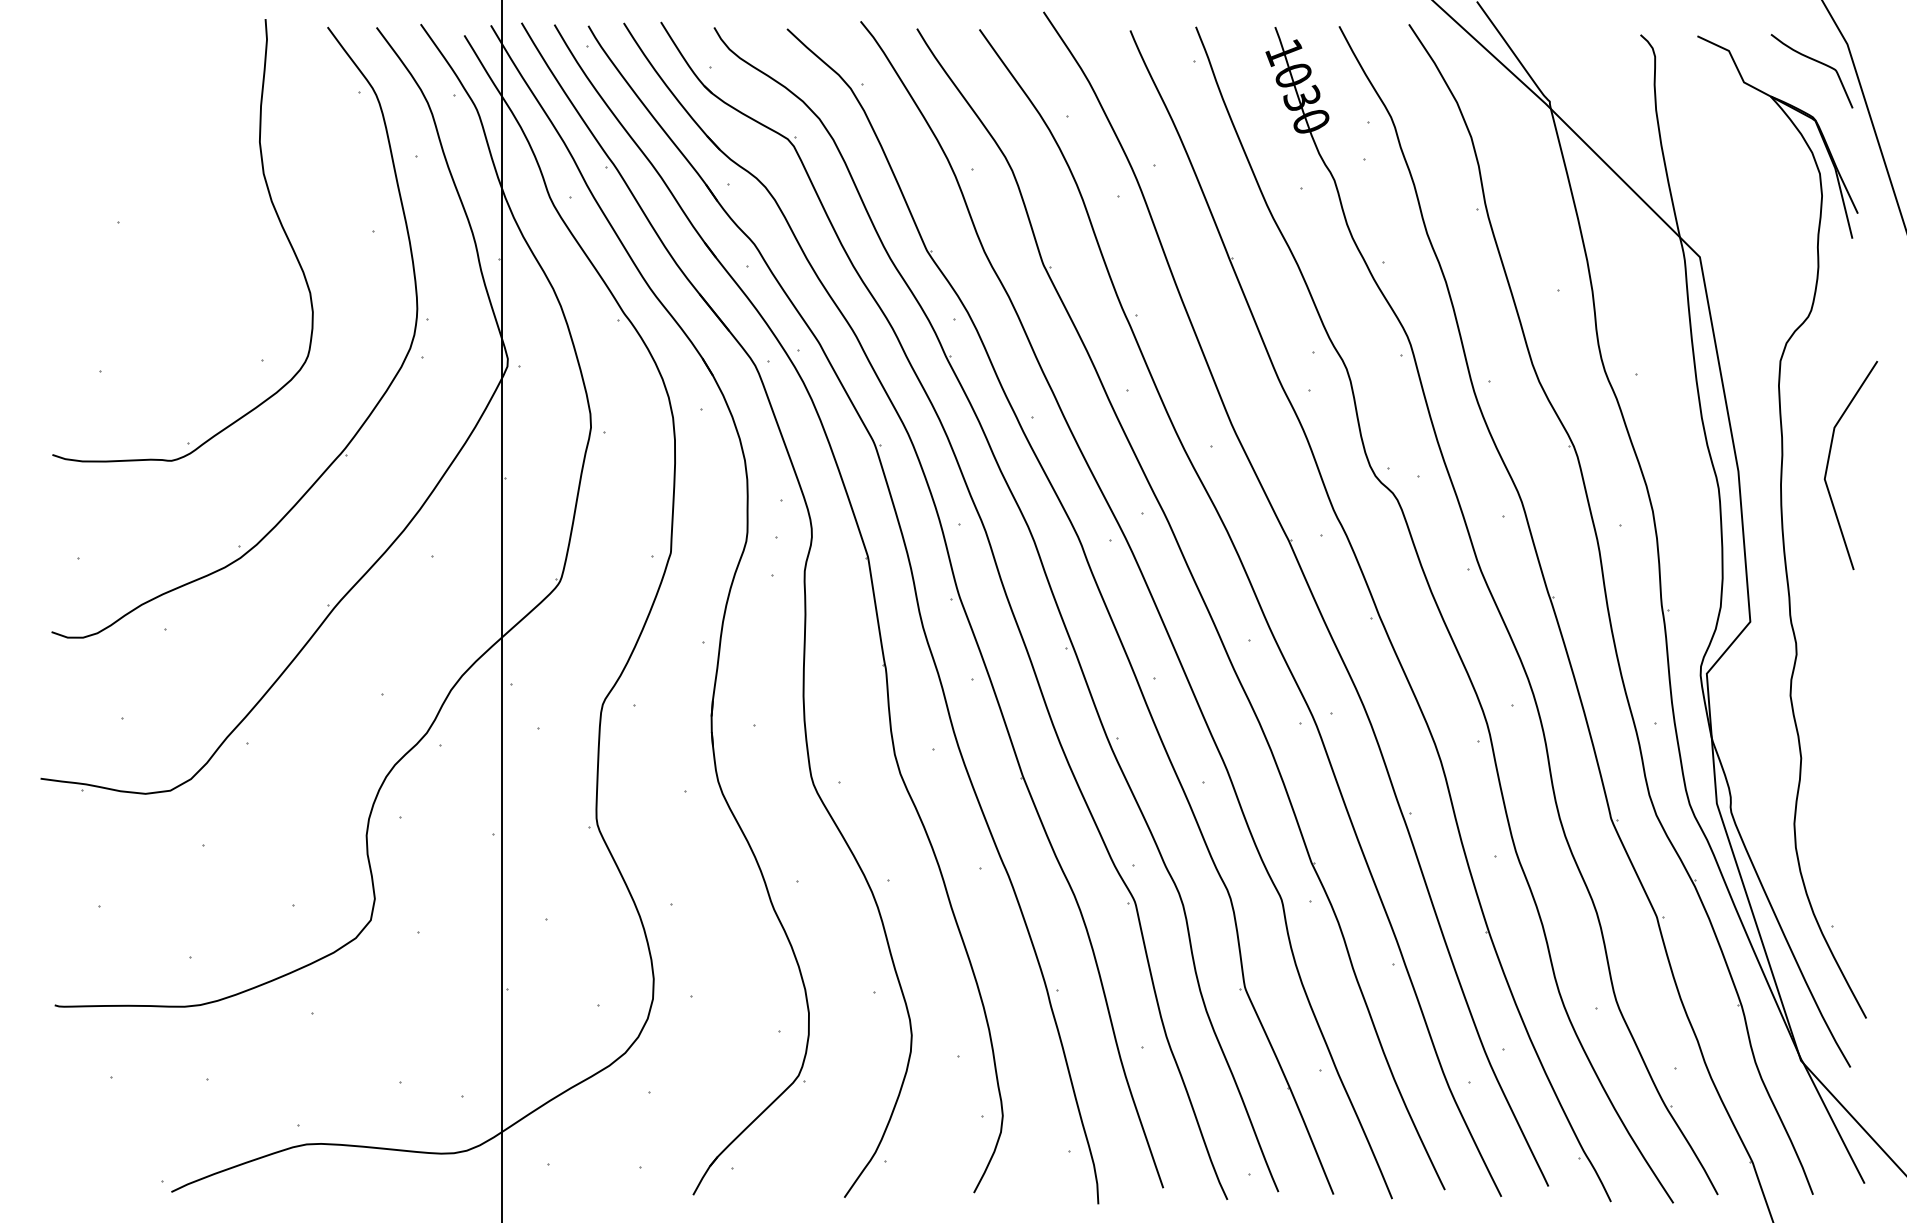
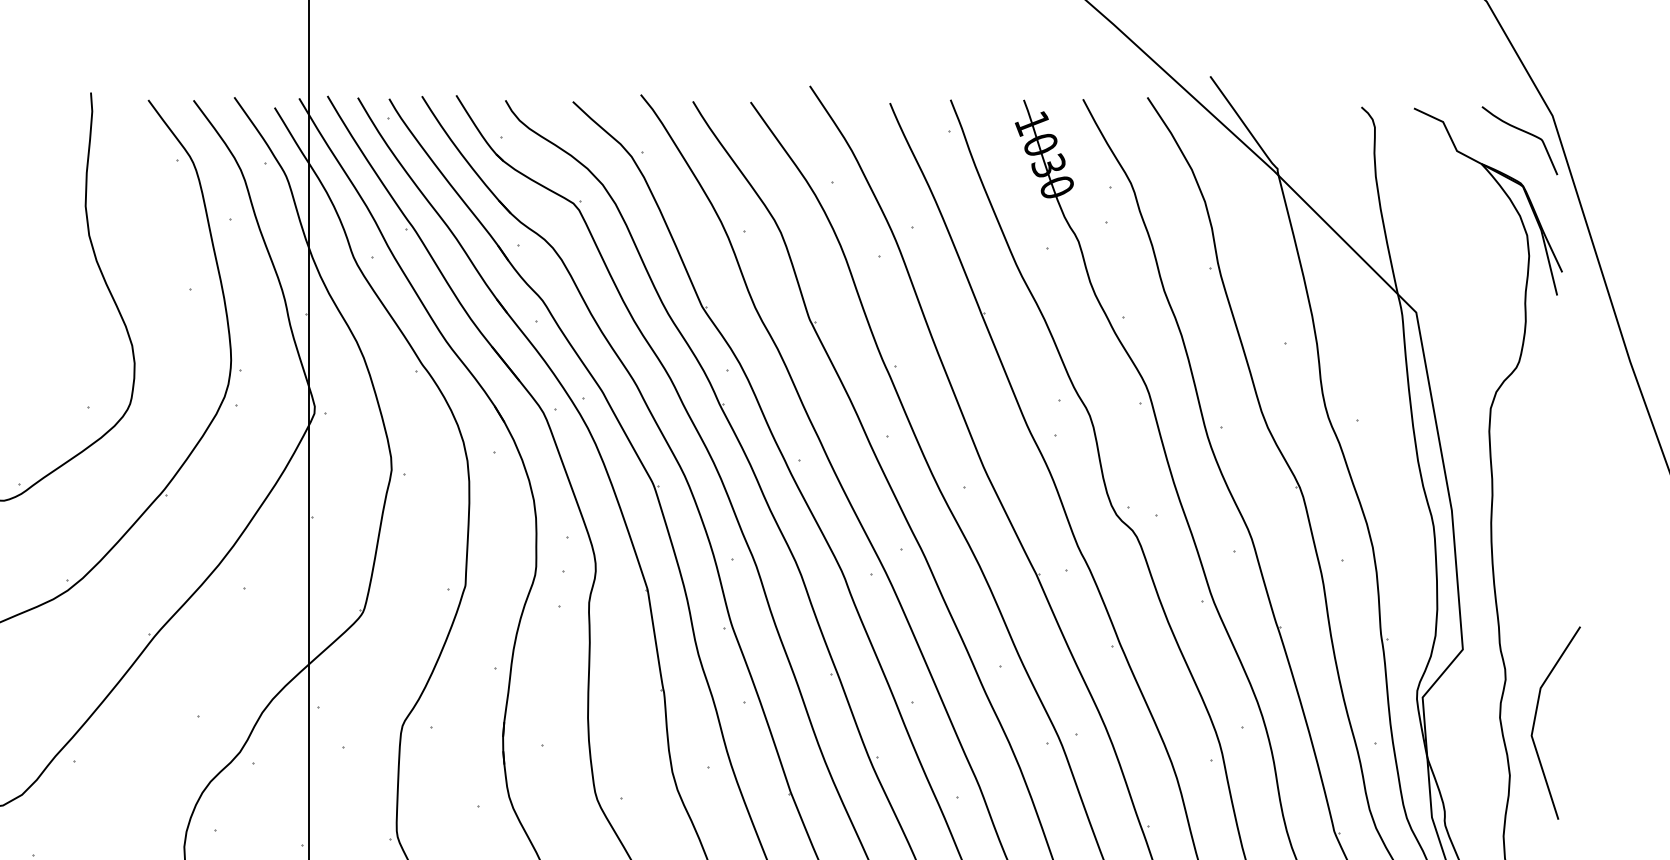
line: (1829, 460) -> (1536, 718), moved

